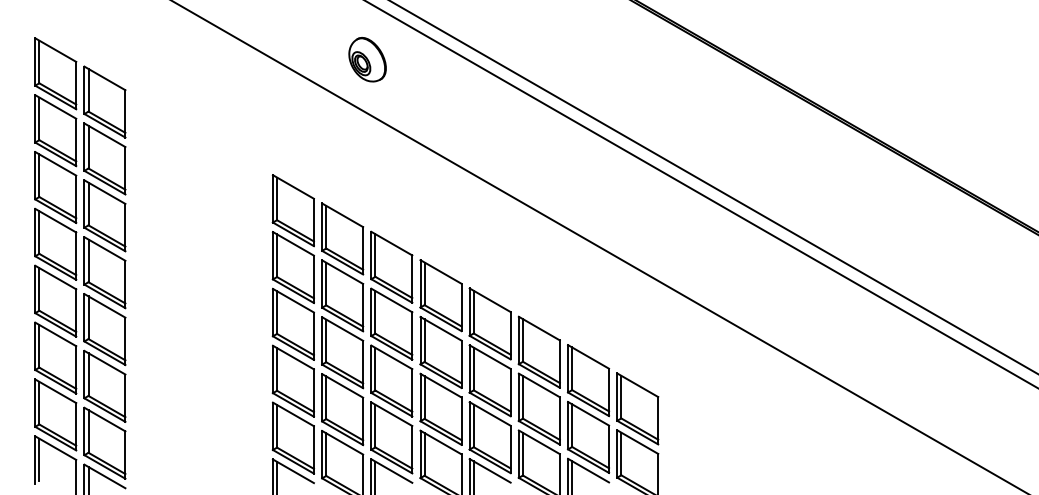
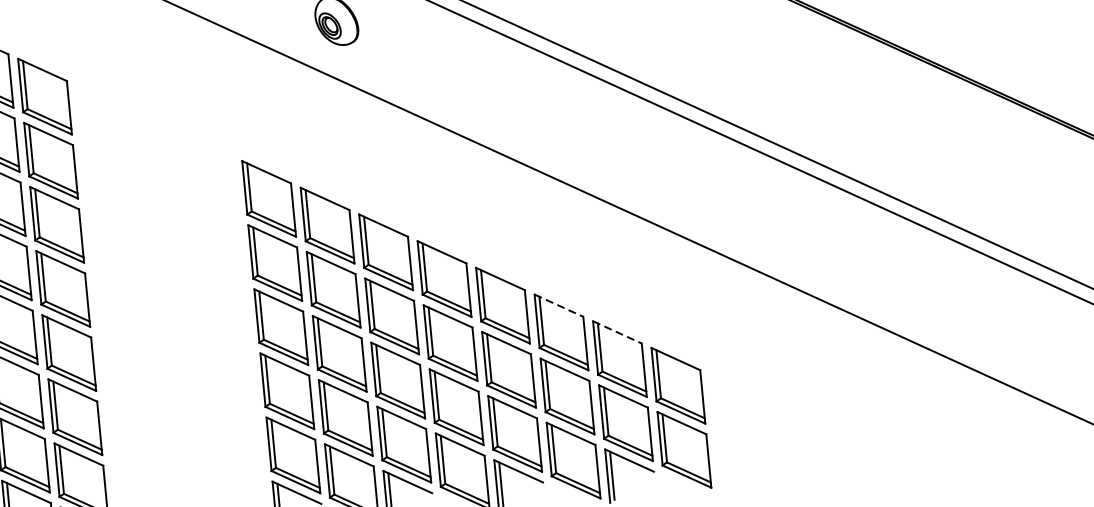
line: (539, 328) -> (559, 305), solid -> dashed
line: (588, 356) -> (617, 331), solid -> dashed

